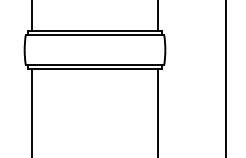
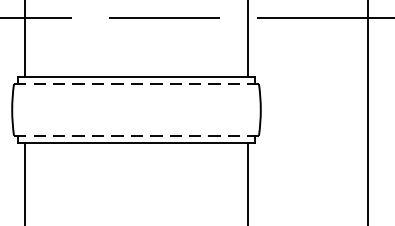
line: (95, 35) -> (137, 84), solid -> dashed
line: (95, 64) -> (137, 135), solid -> dashed

